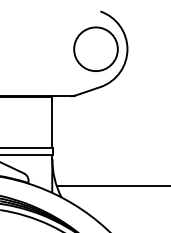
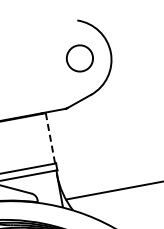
circle: (95, 49) -> (79, 58), size x0.6
line: (52, 122) -> (50, 138), solid -> dashed

